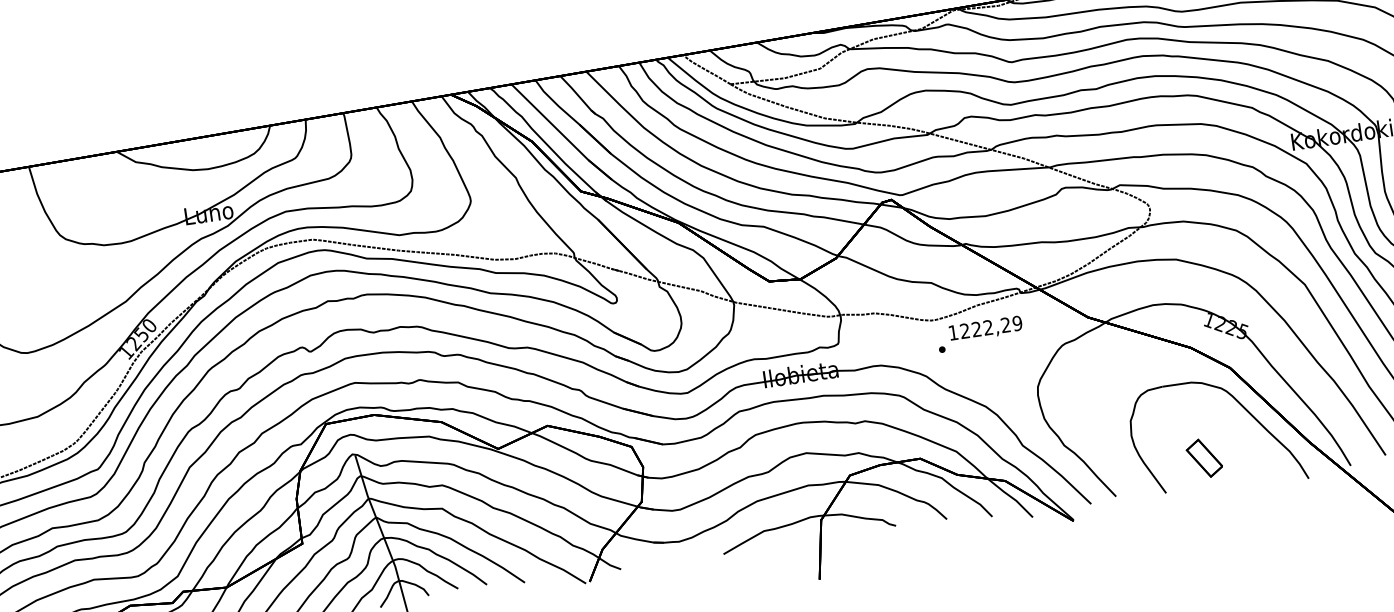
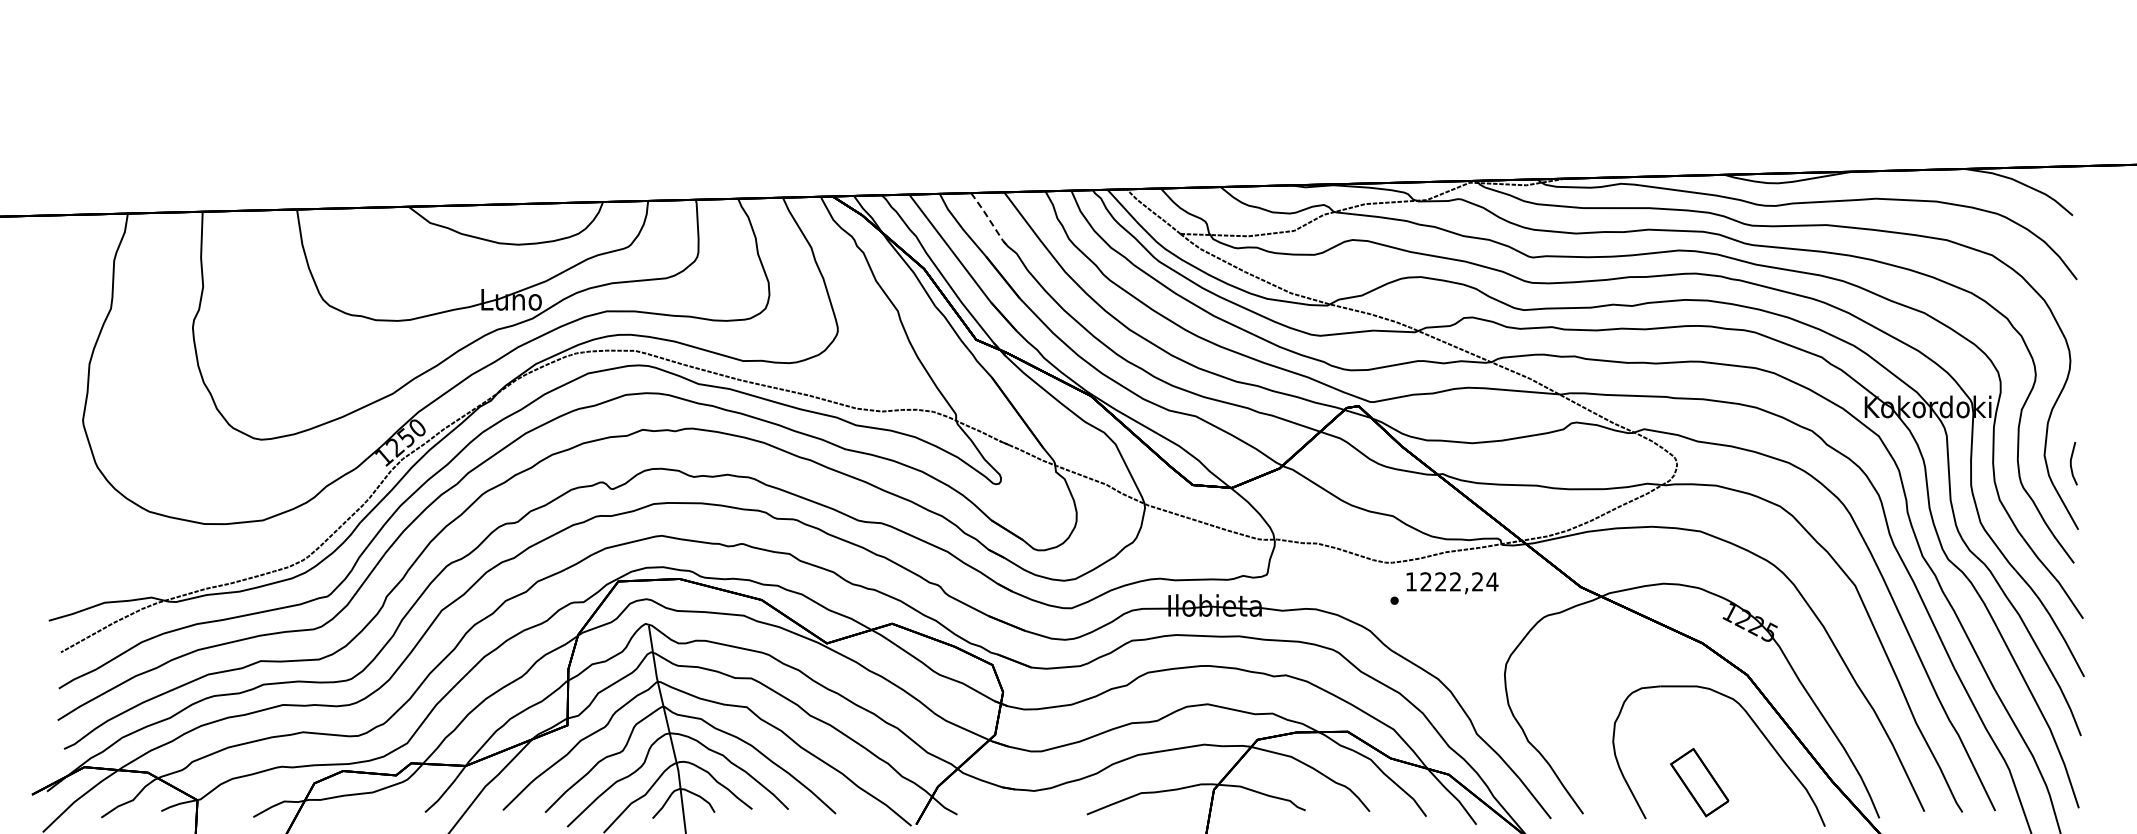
line: (577, 95) -> (989, 220), solid -> dashed
text: (1017, 323) -> (1492, 581), 1222,29 -> 1222,24
part: (1204, 458) -> (1699, 782), size x1.4

